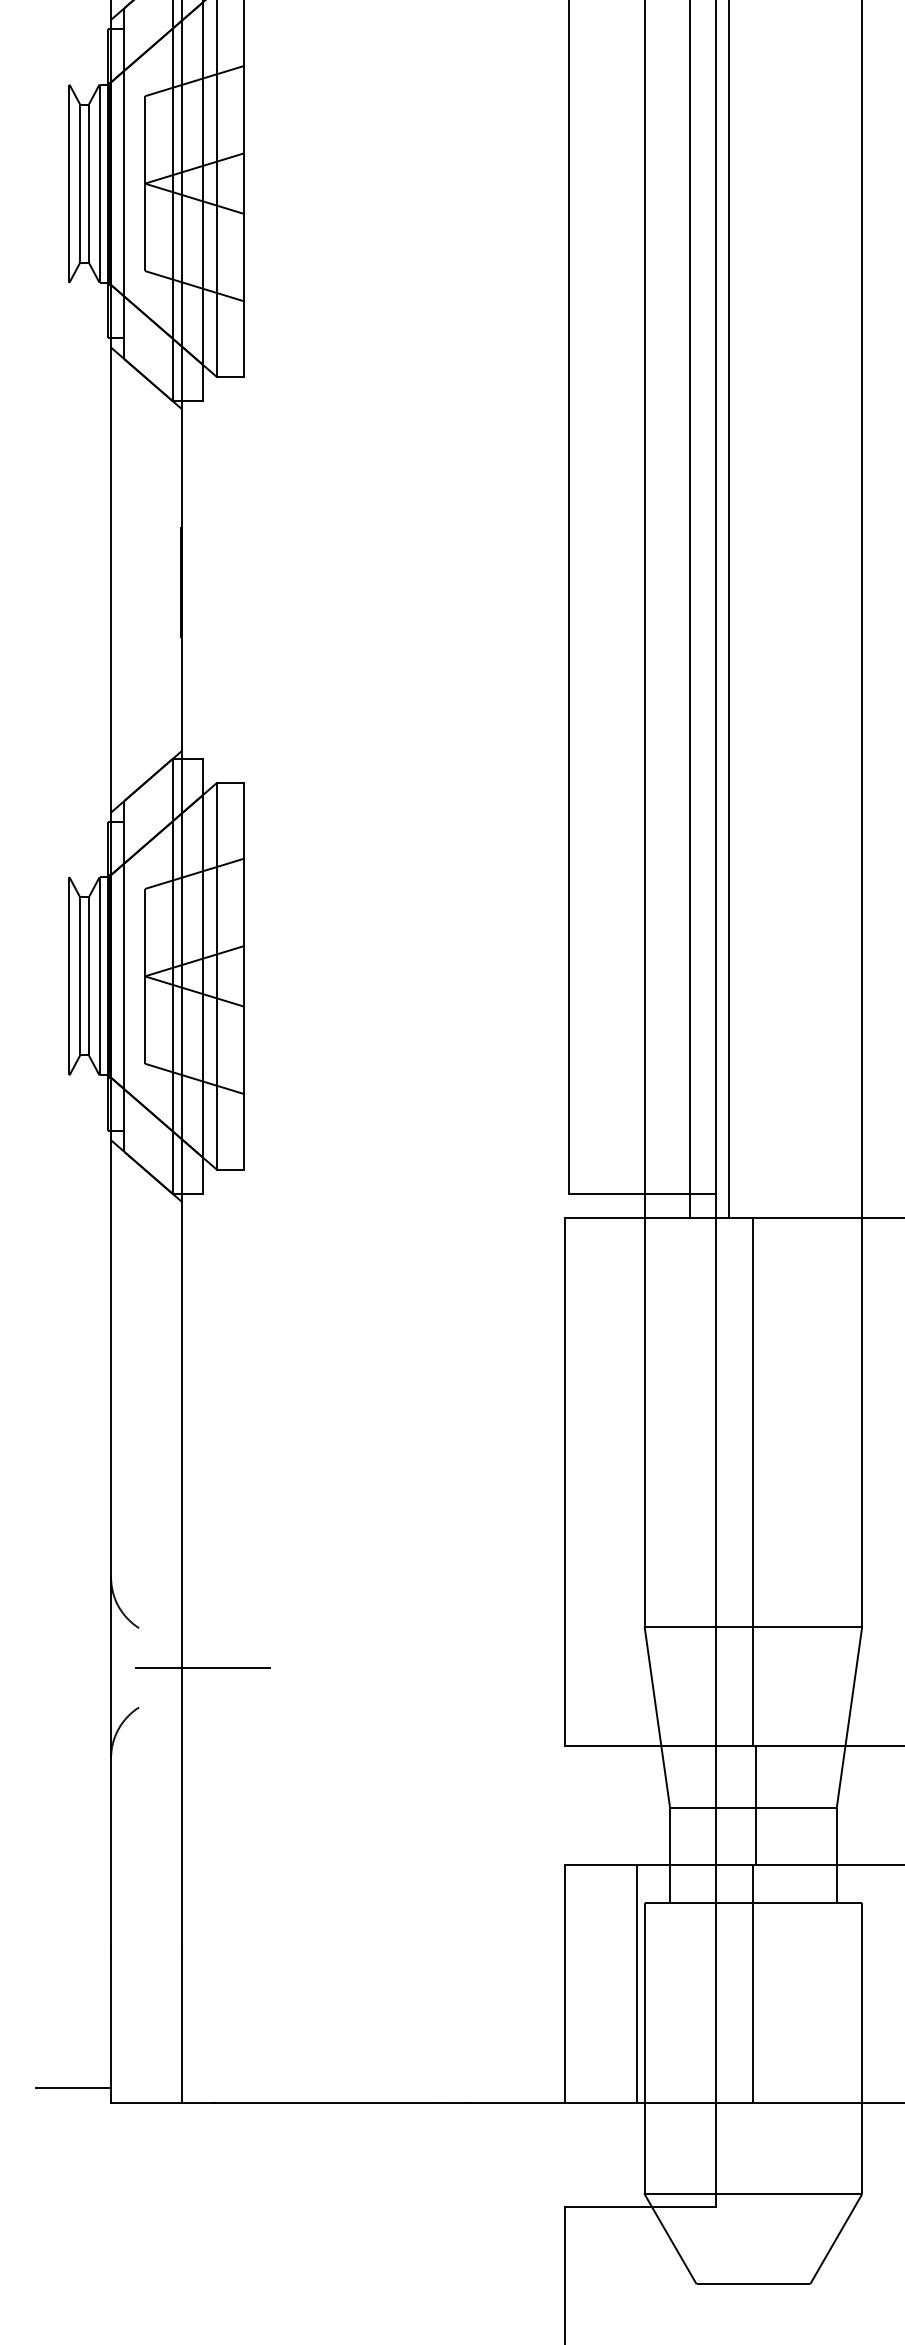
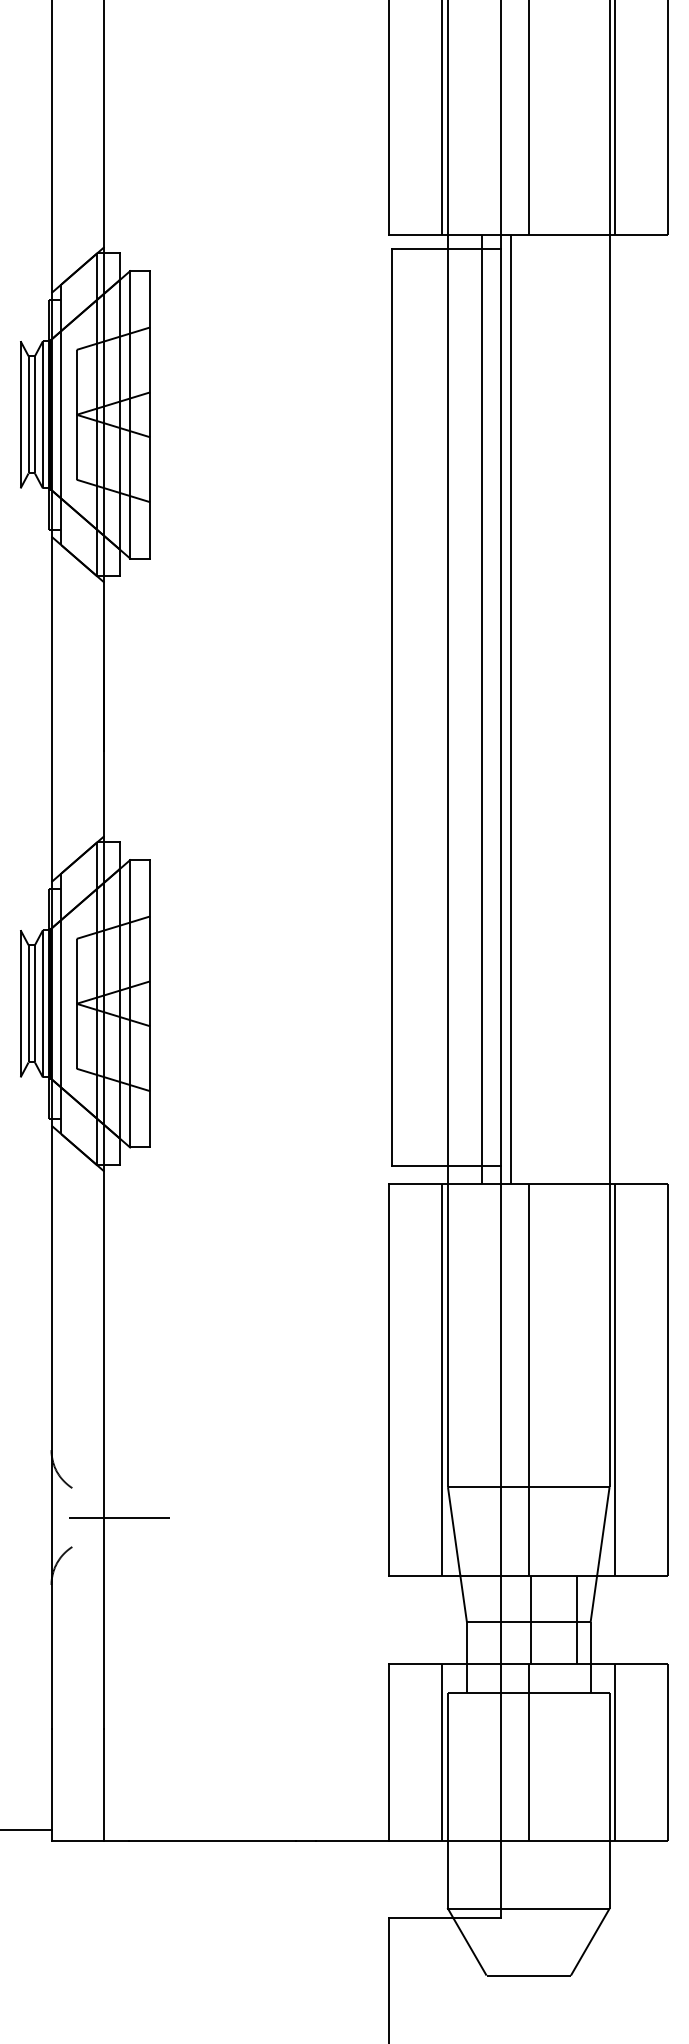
line: (637, 1482) -> (442, 1379), added
line: (870, 1482) -> (615, 1379), added
line: (819, 1805) -> (577, 1619), added
line: (870, 1984) -> (615, 1752), added

